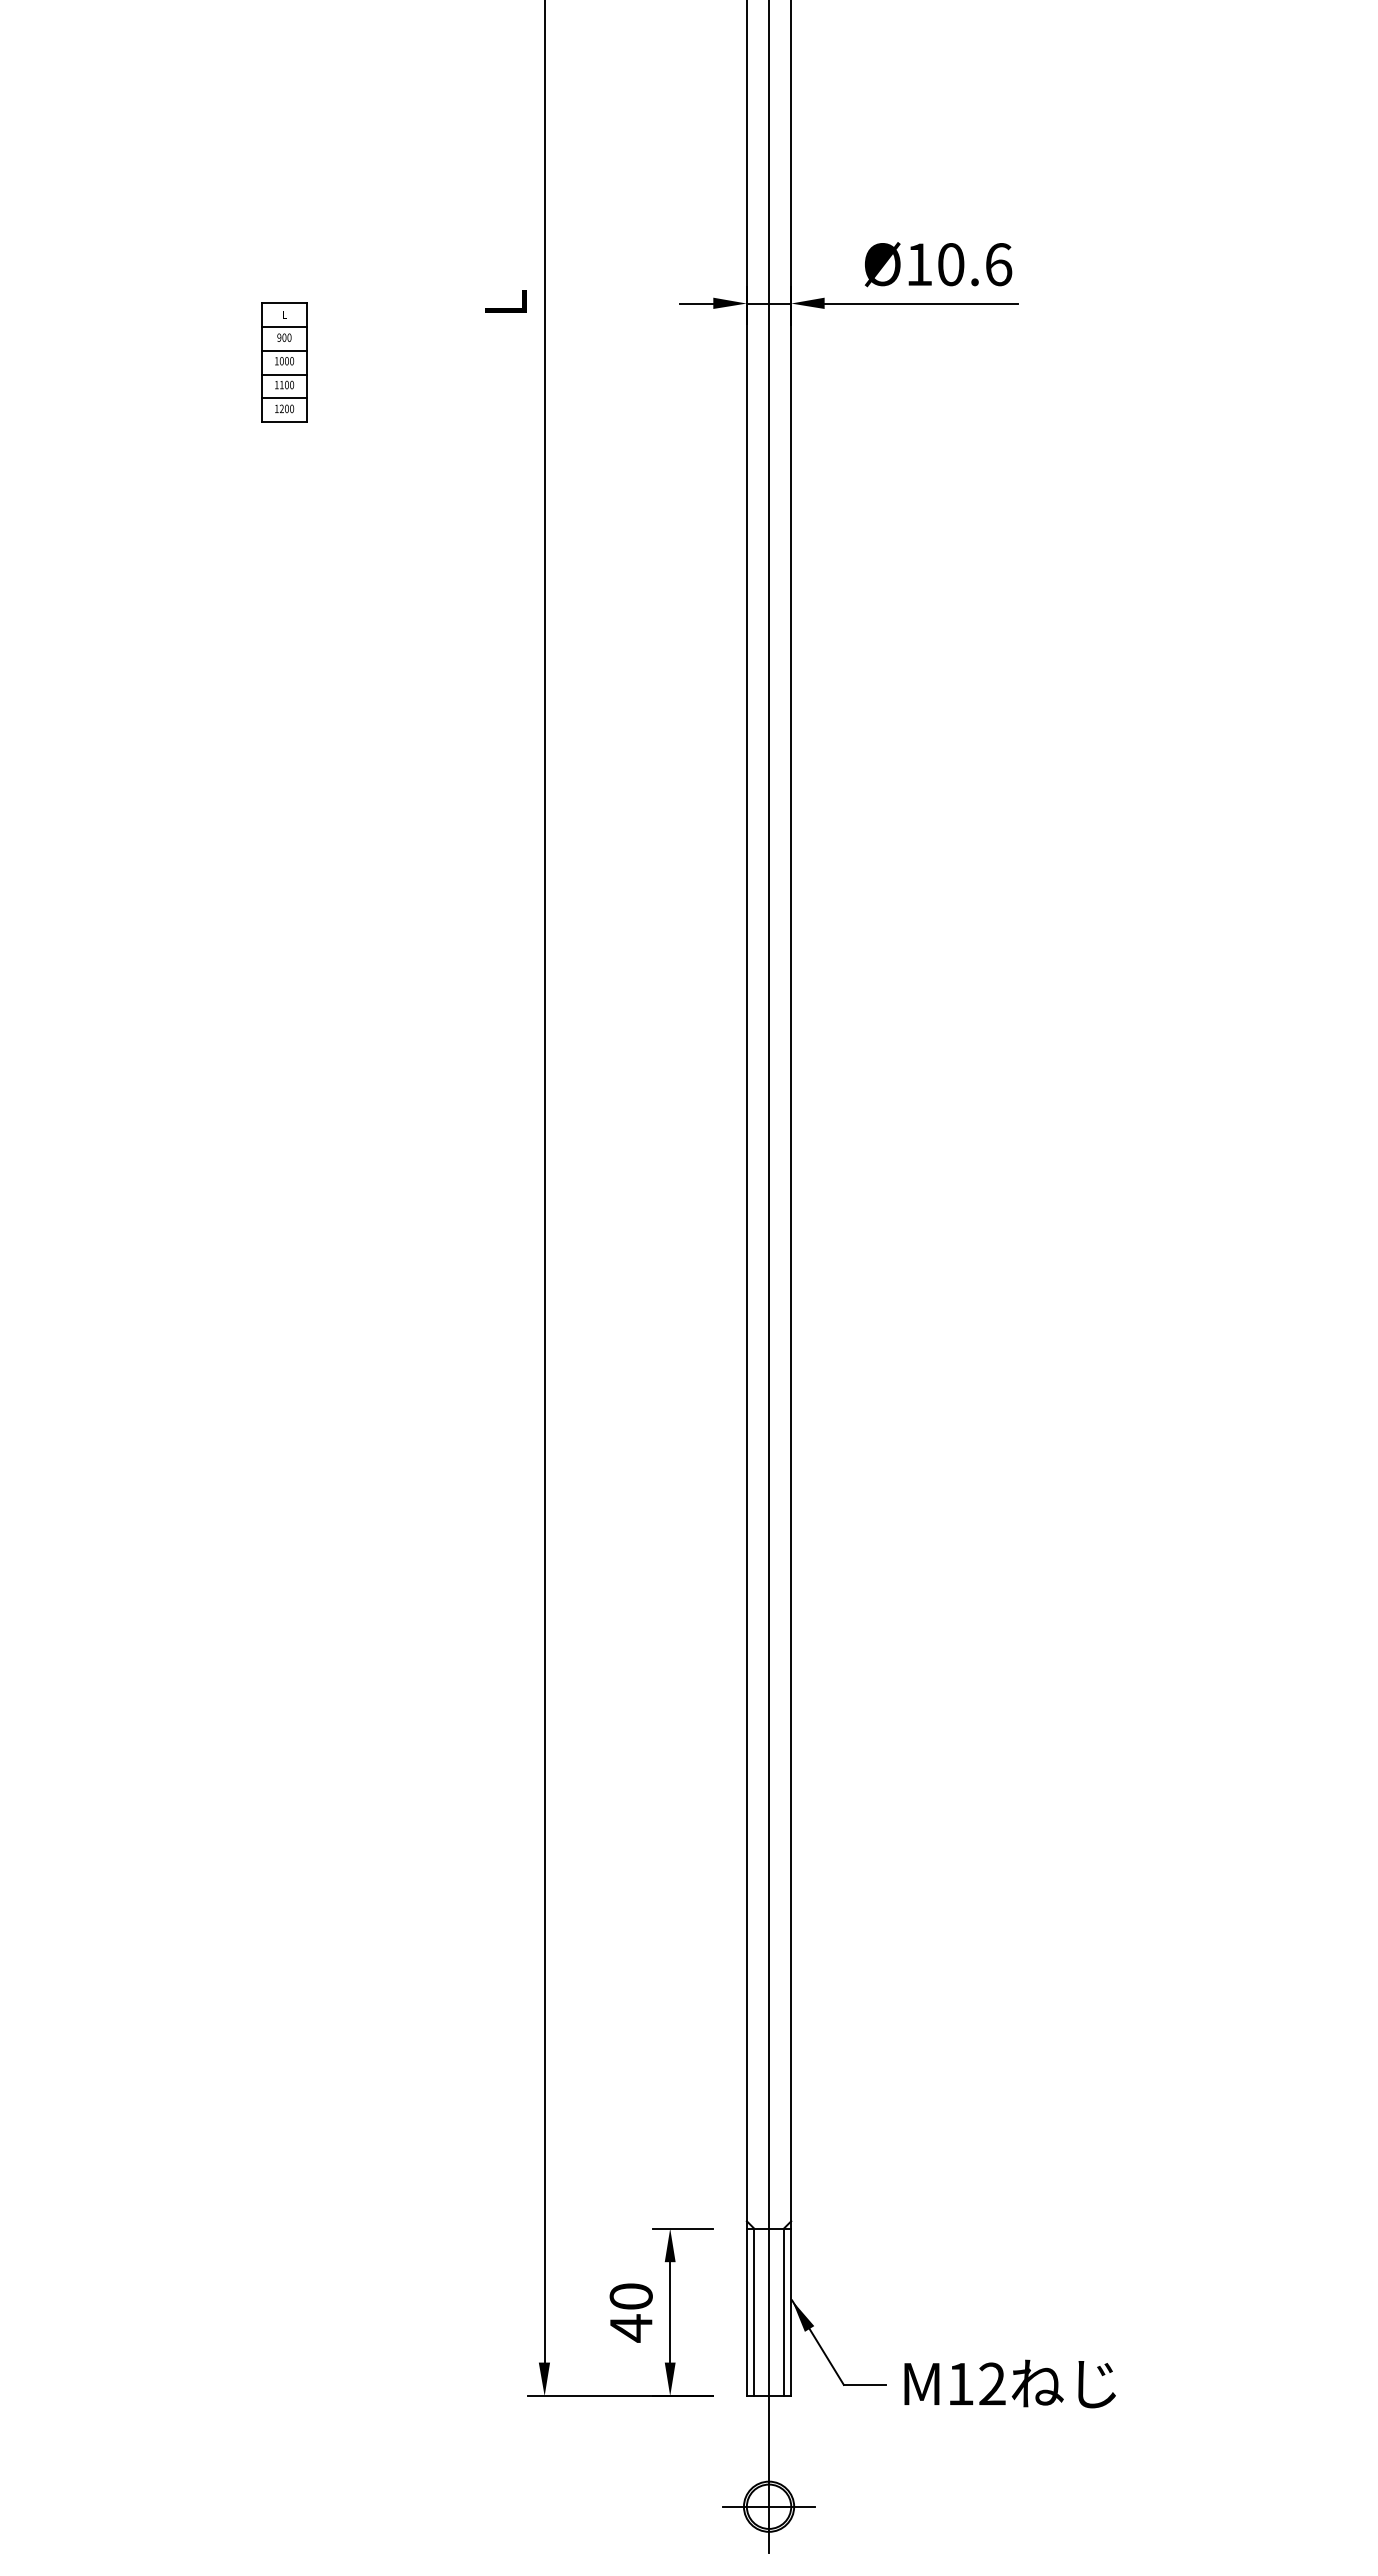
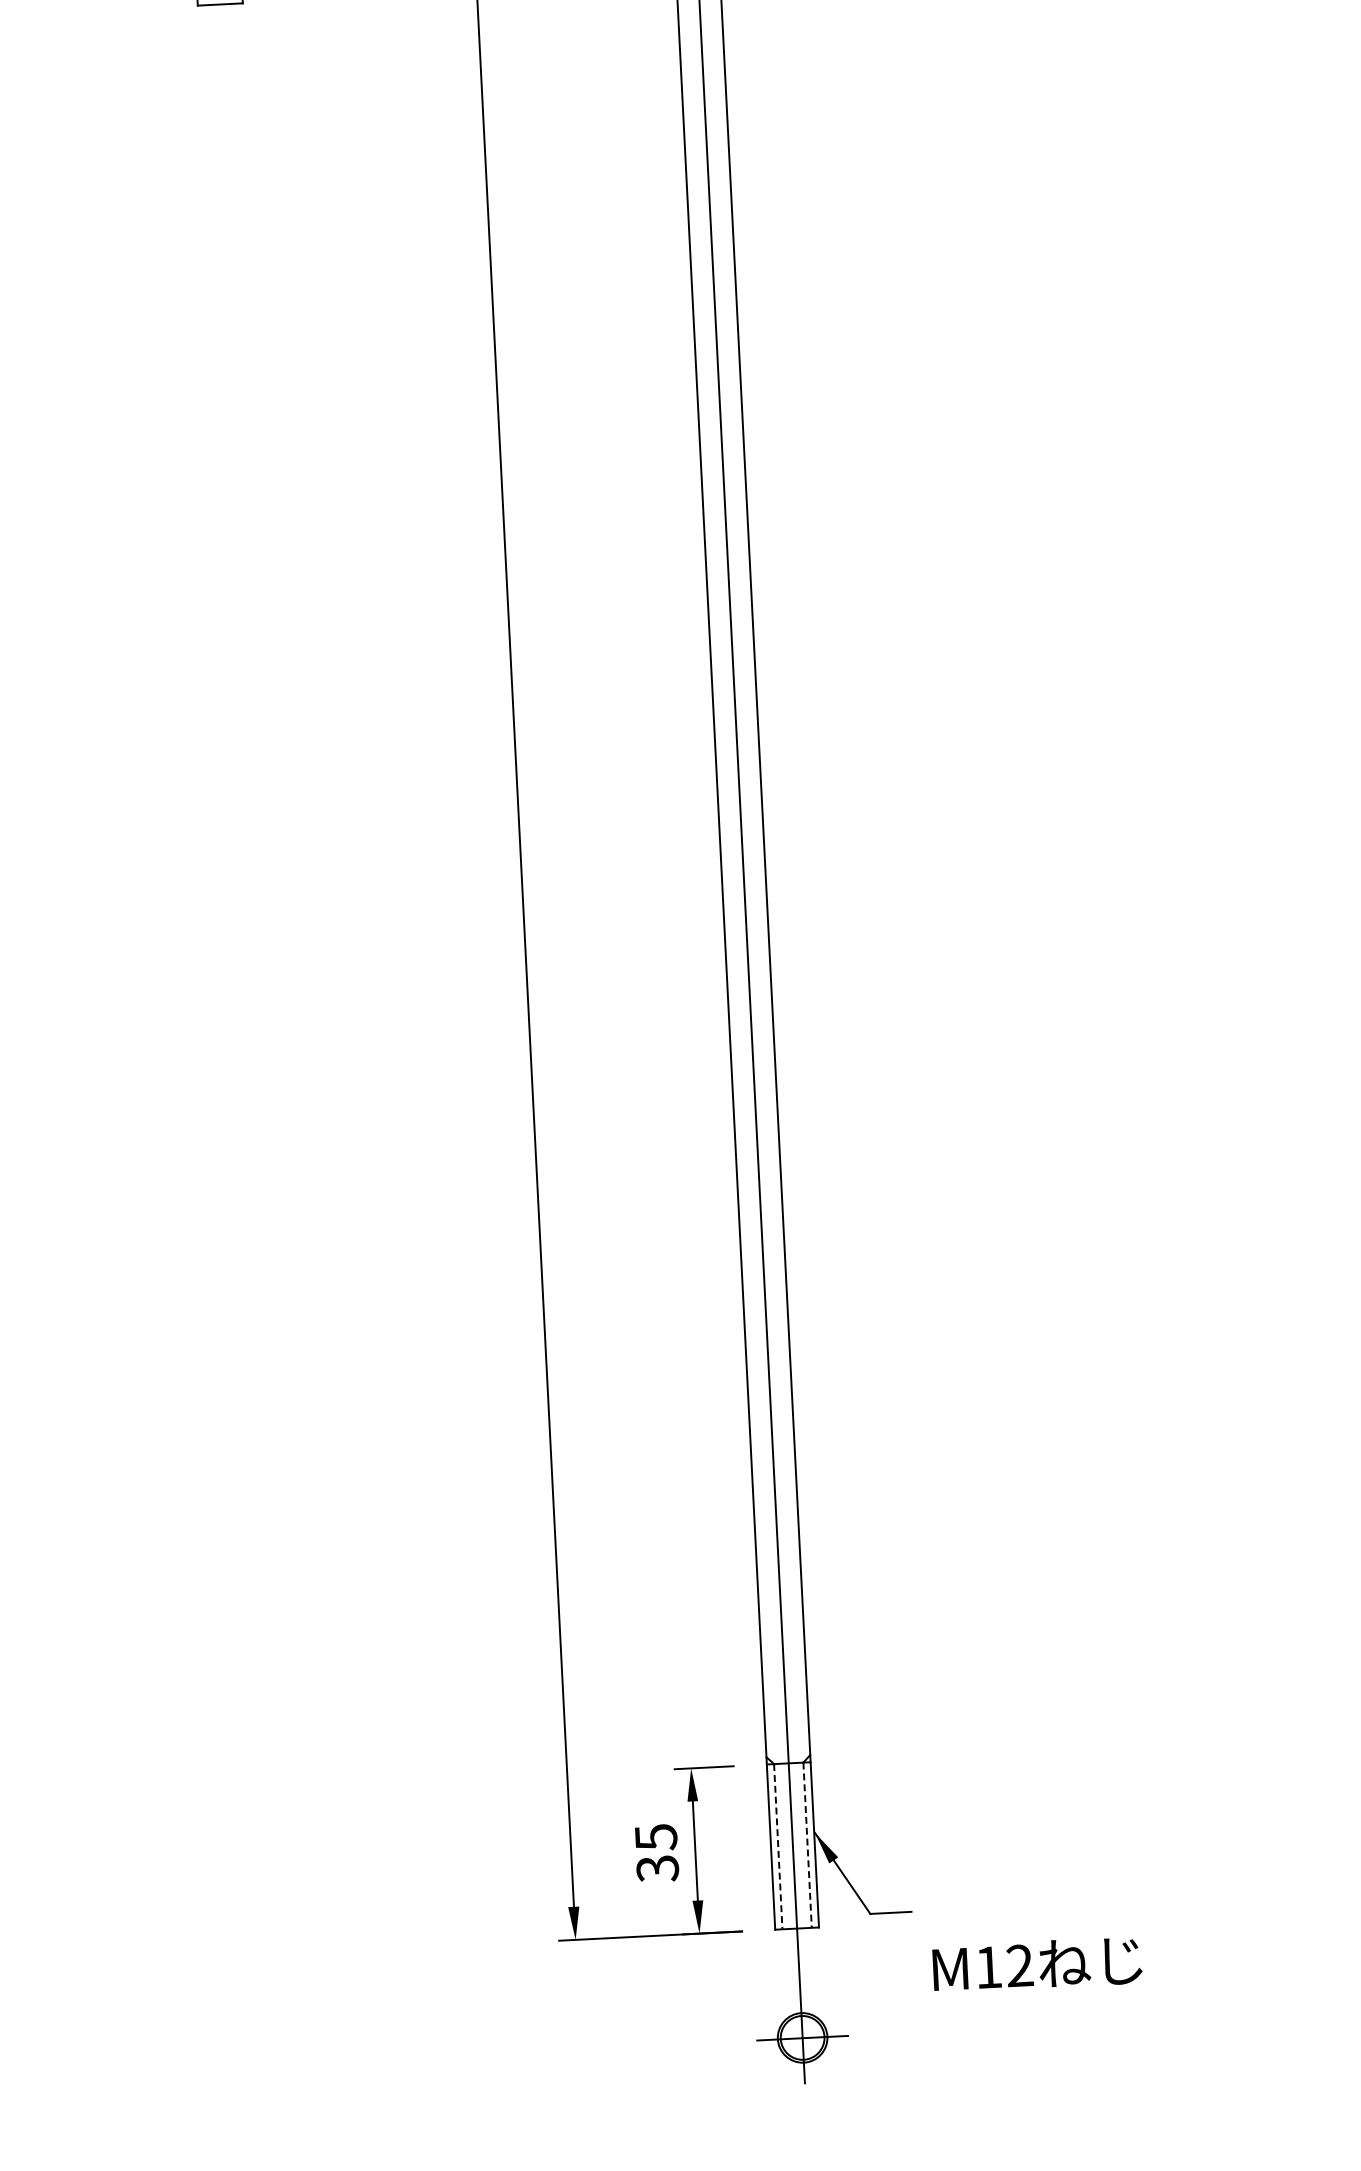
text: (630, 2312) -> (656, 1853), 40 -> 35
line: (754, 2312) -> (778, 1846), solid -> dashed
line: (783, 2312) -> (807, 1845), solid -> dashed
text: (1009, 2383) -> (1036, 1964), moved

